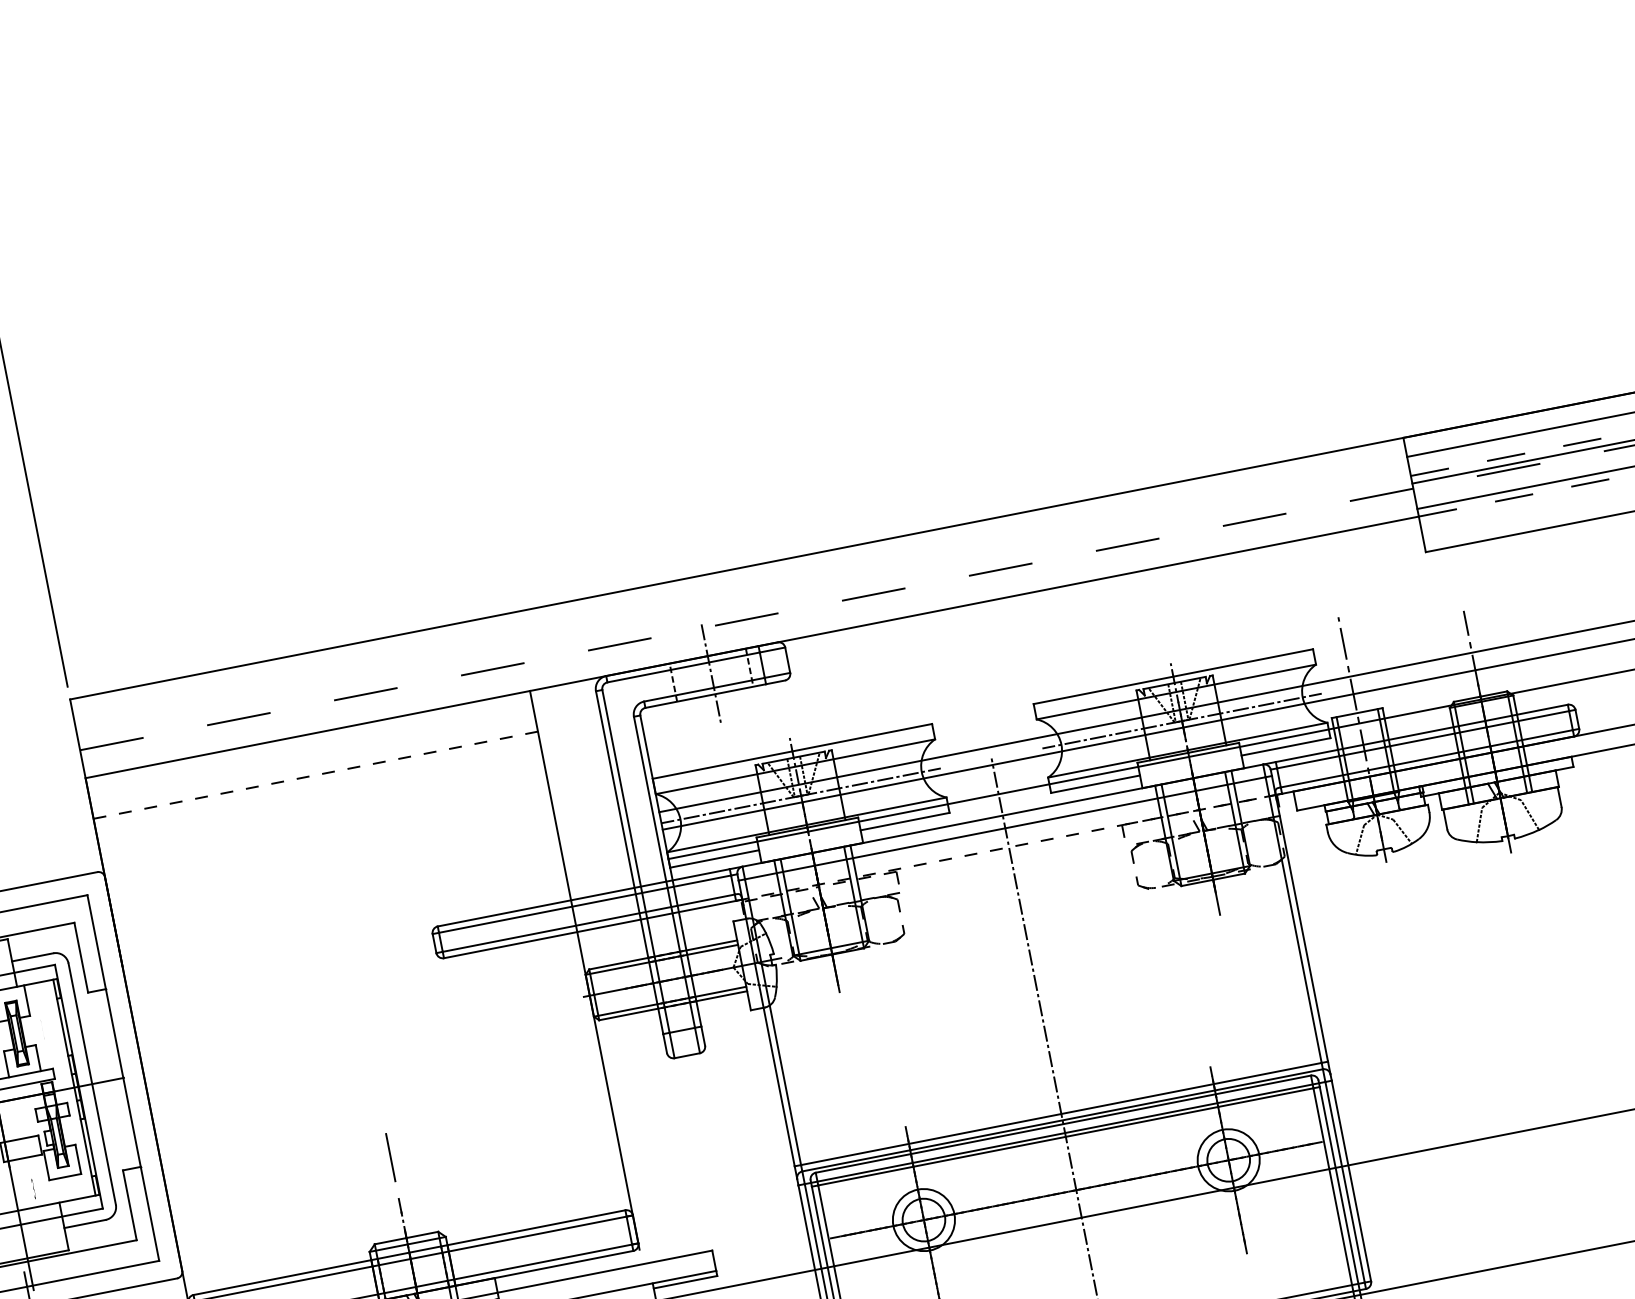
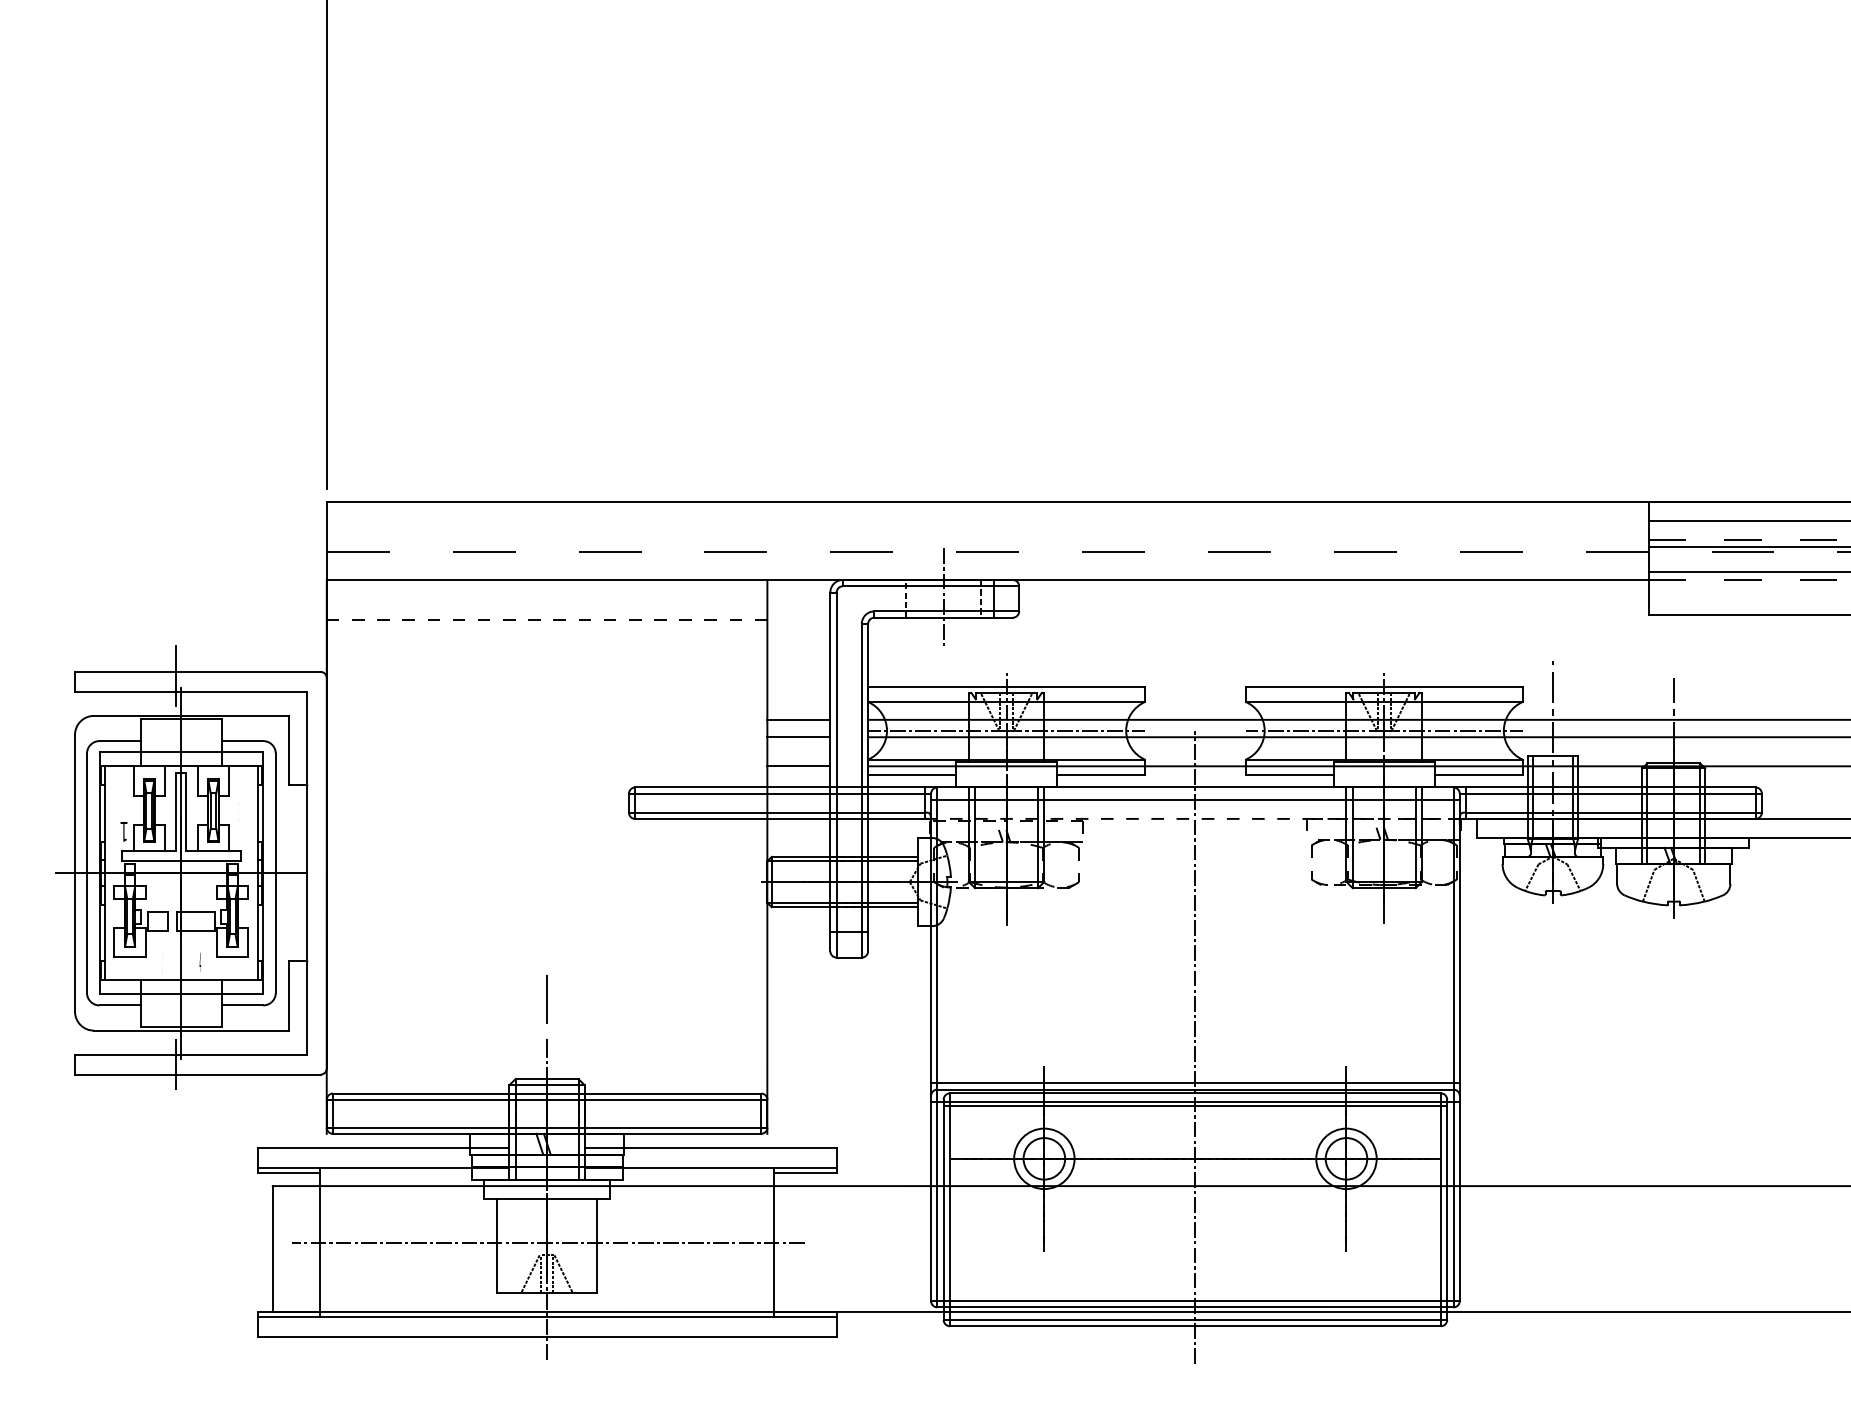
line: (589, 825) -> (798, 719), added
line: (592, 843) -> (798, 737), added
line: (598, 873) -> (798, 766), added
text: (32, 1189) -> (199, 962), ３ -> ４

